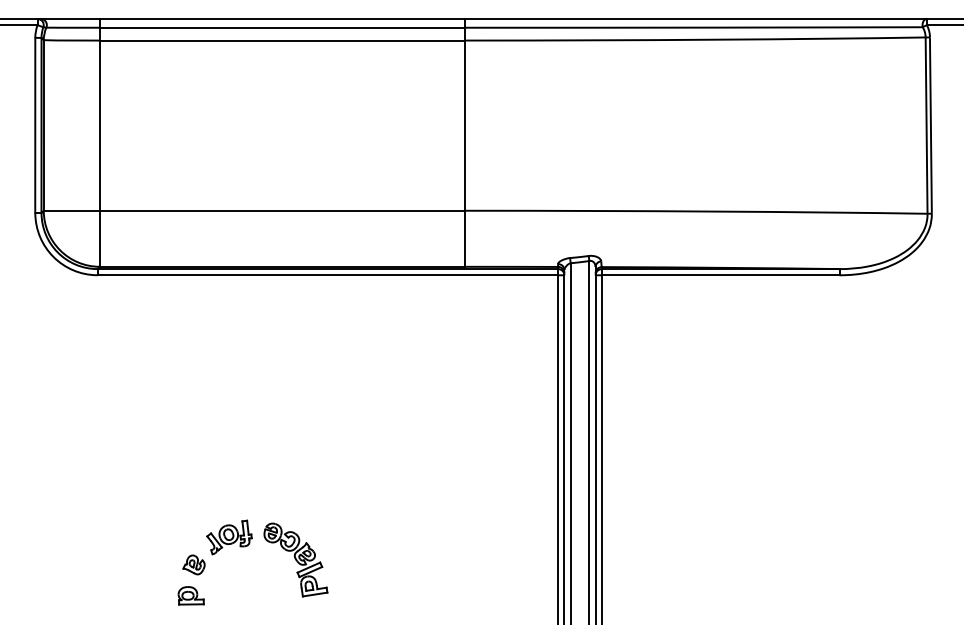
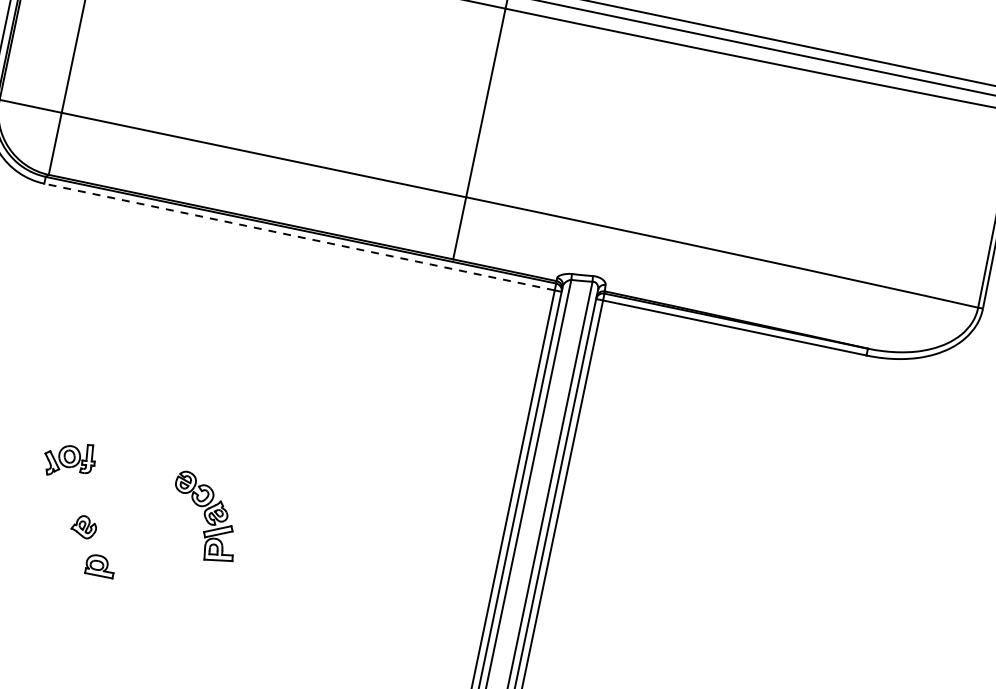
line: (327, 275) -> (299, 237), solid -> dashed
part: (229, 537) -> (69, 459), moved
part: (295, 559) -> (204, 516), moved
part: (190, 595) -> (99, 565), moved

